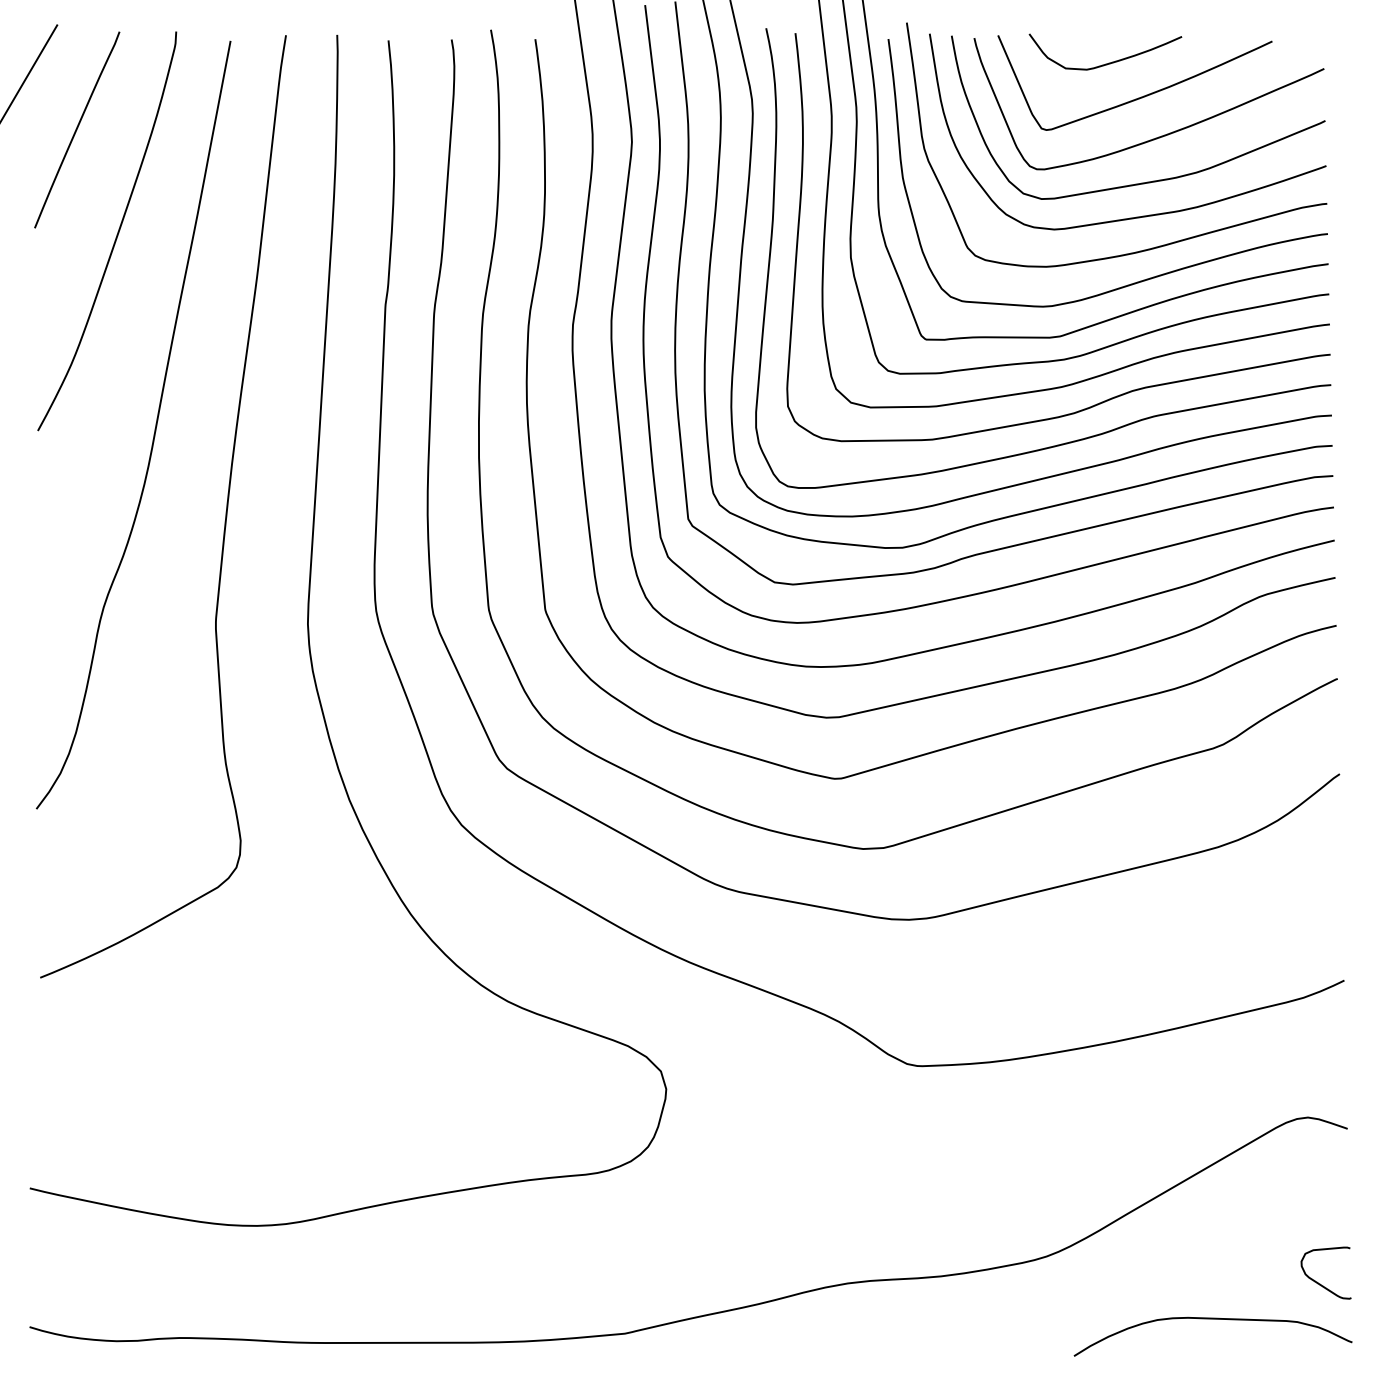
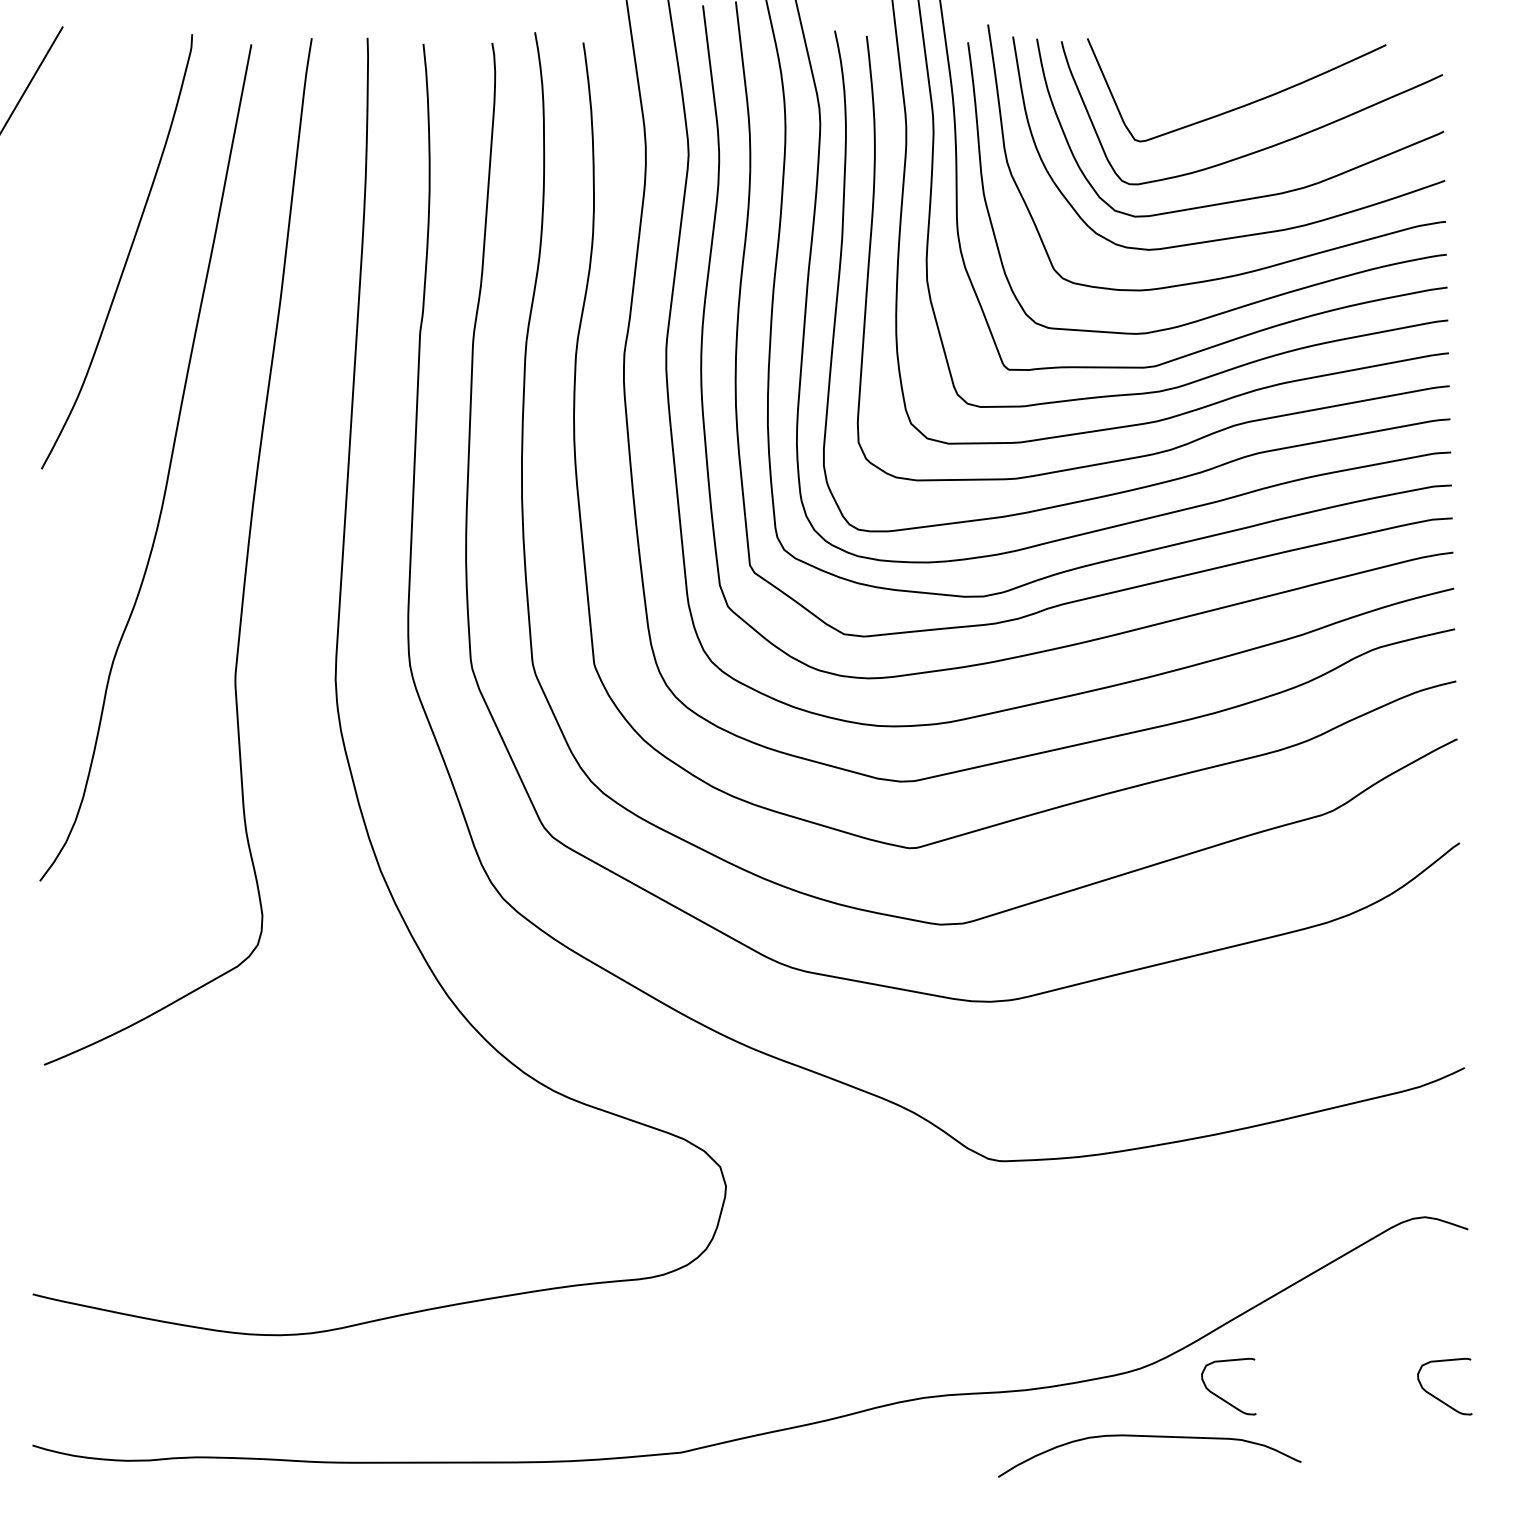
curve: (1107, 63) -> (1206, 68), removed
curve: (77, 130) -> (84, 141), removed
curve: (1122, 1283) -> (1223, 1398), added
curve: (1212, 1319) -> (1149, 1437), moved

